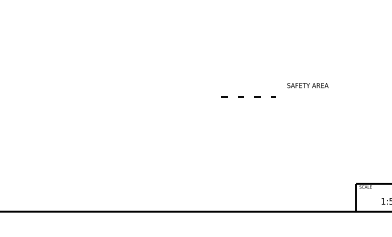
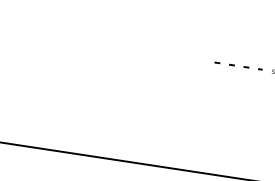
line: (243, 96) -> (234, 64), moved

